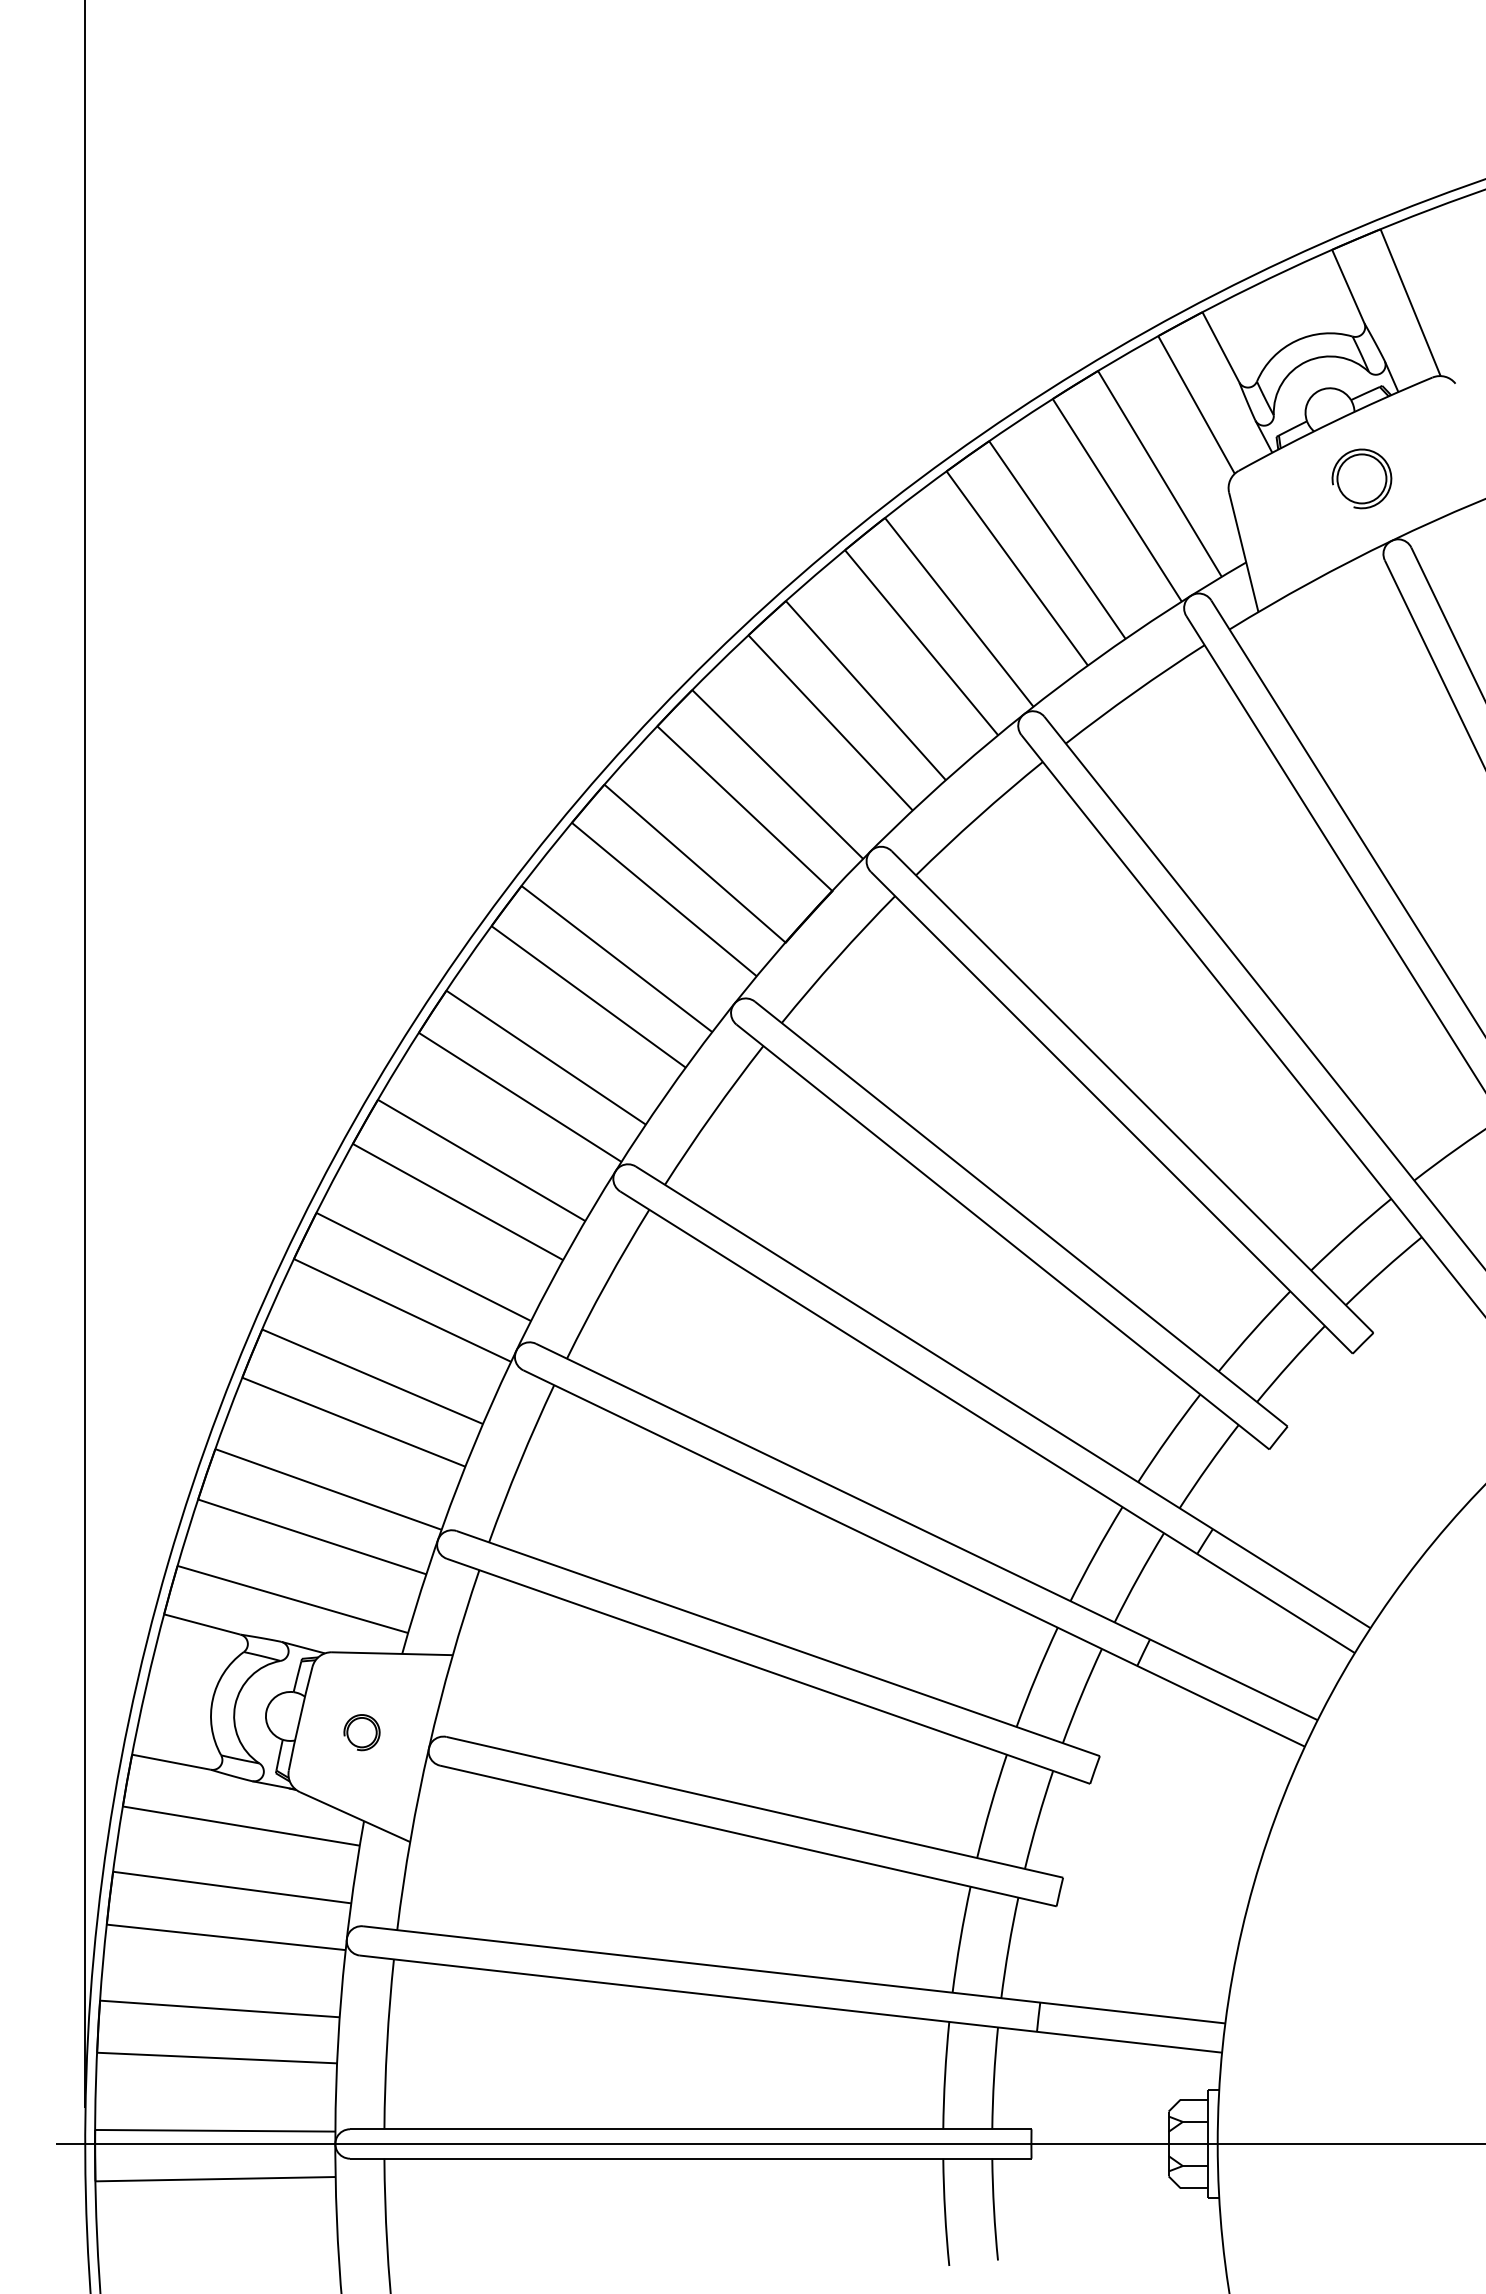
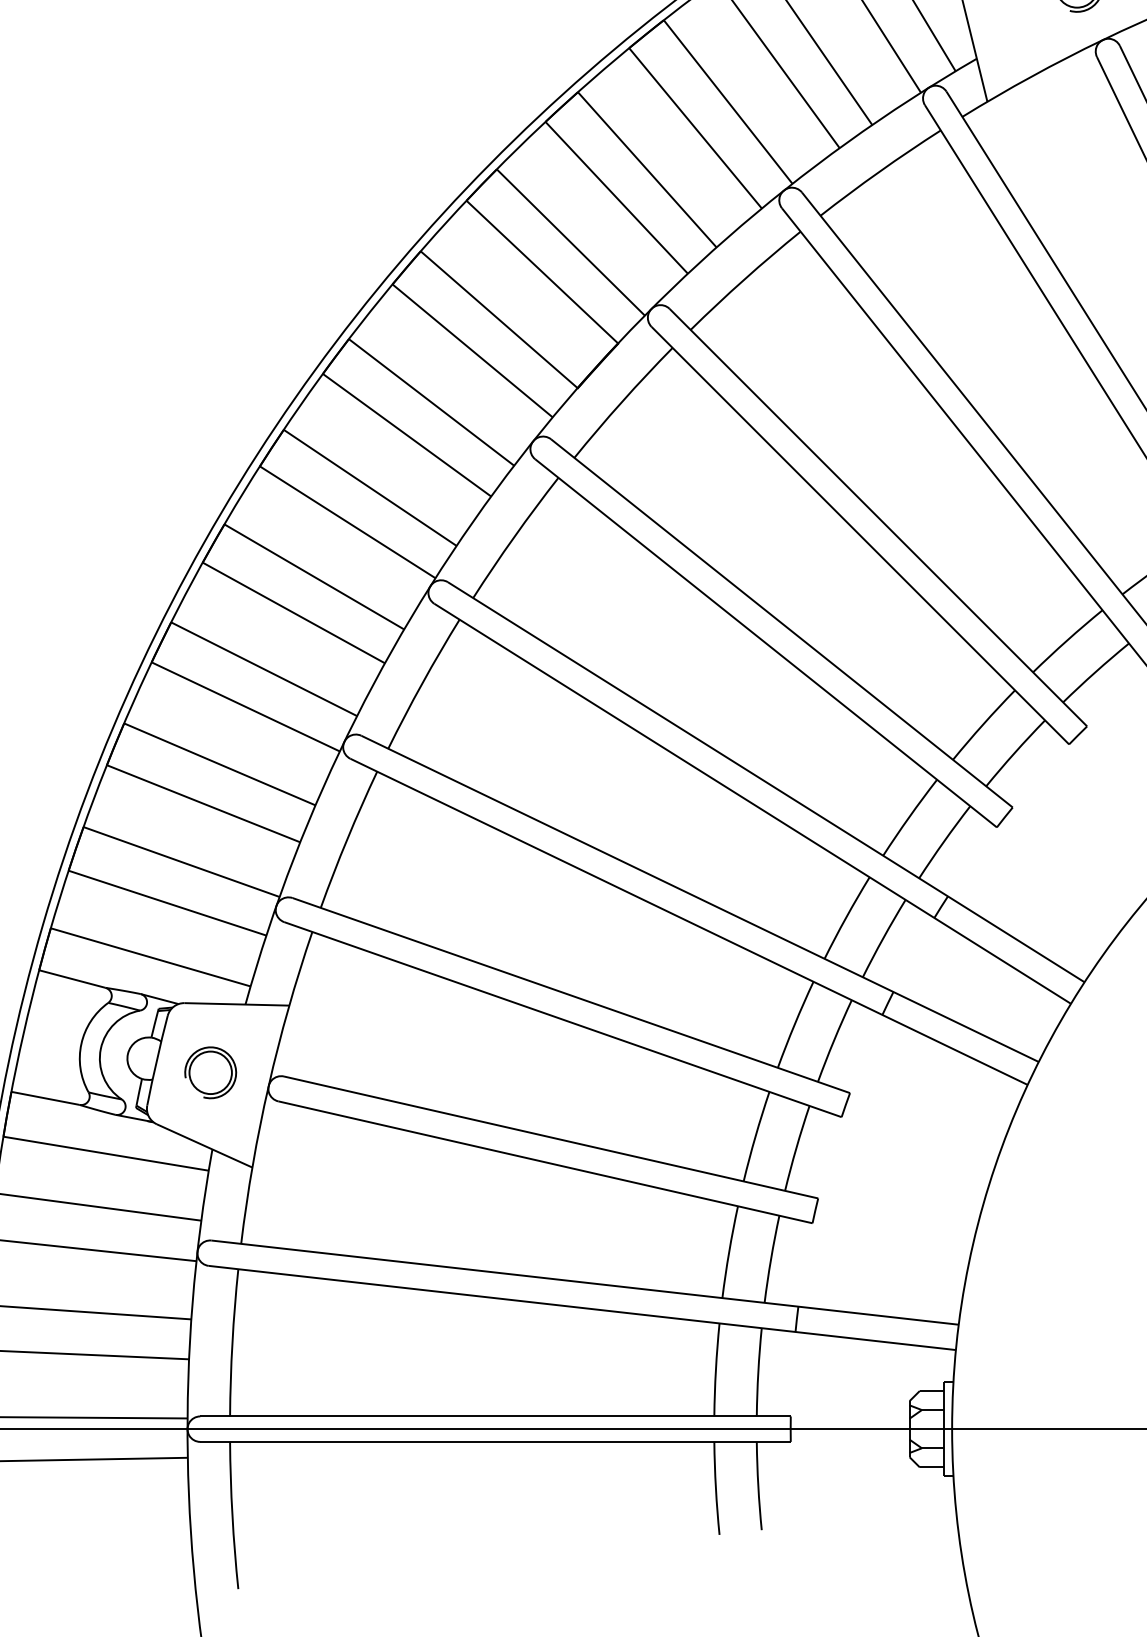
part: (361, 1732) -> (210, 1072), size x1.67

